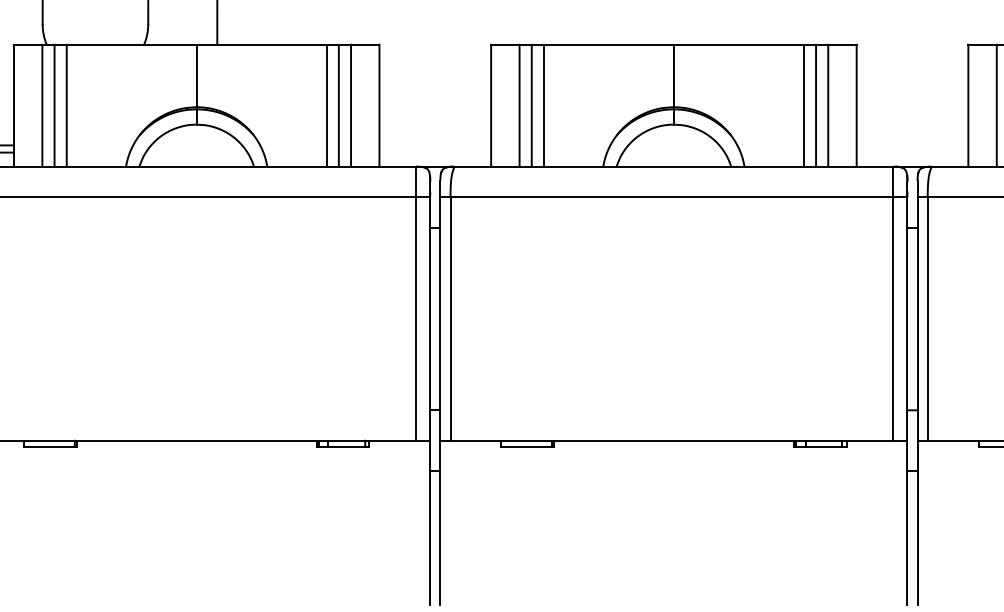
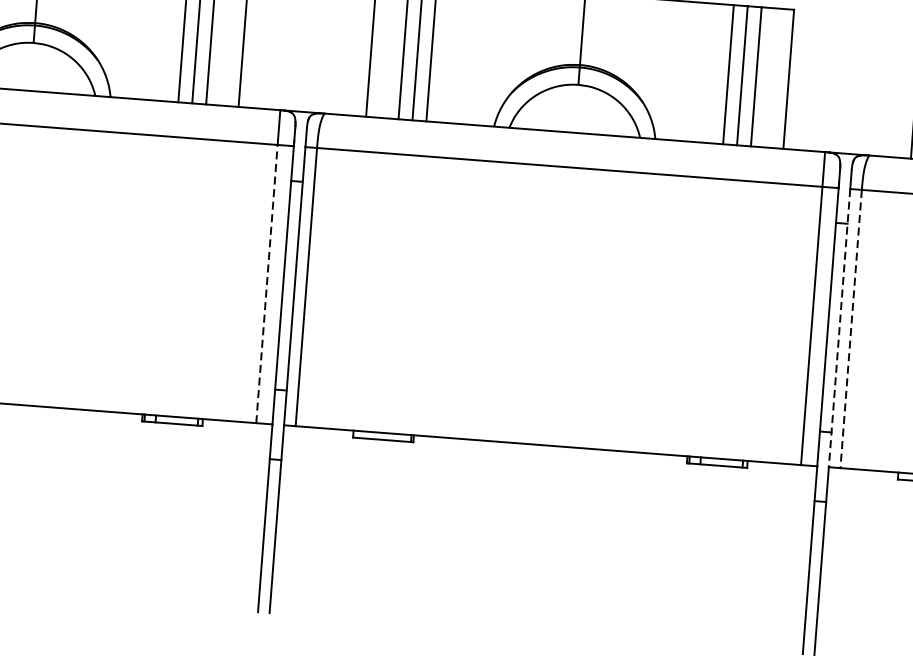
line: (416, 318) -> (267, 283), solid -> dashed
line: (917, 318) -> (839, 327), solid -> dashed
line: (927, 318) -> (850, 328), solid -> dashed

